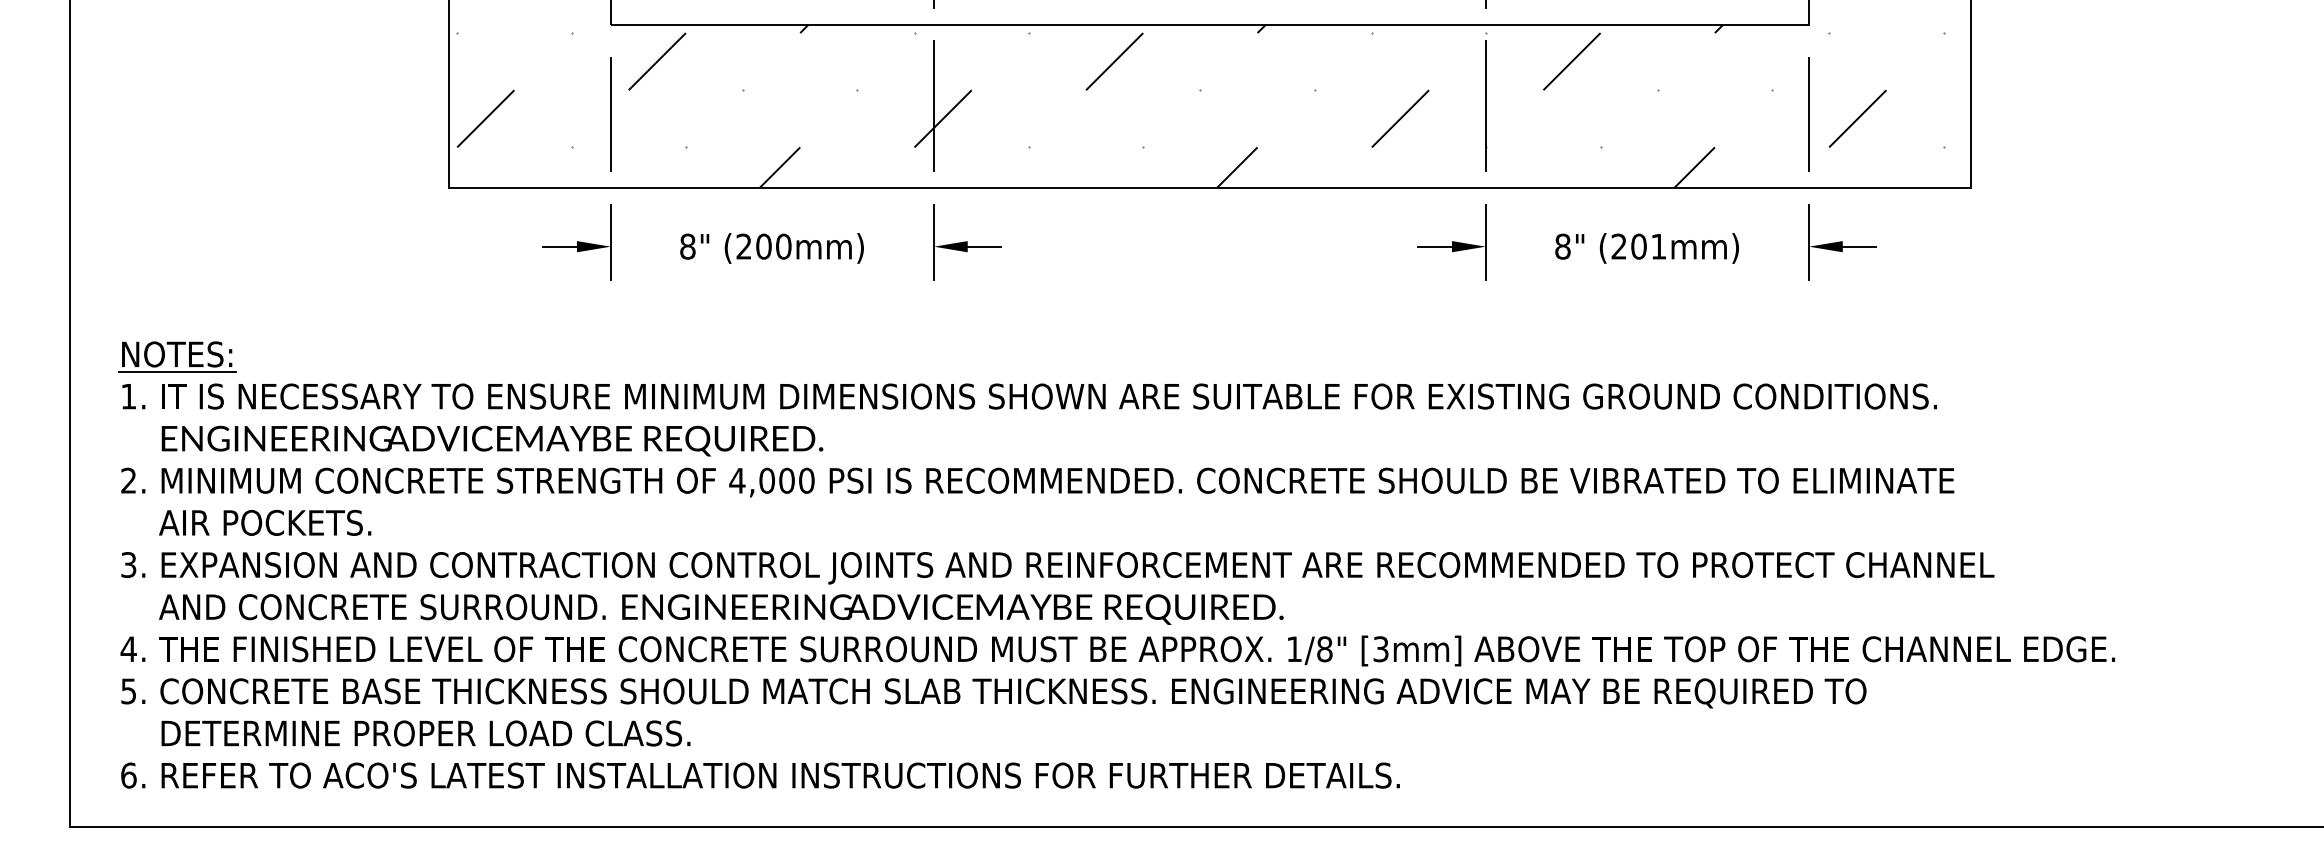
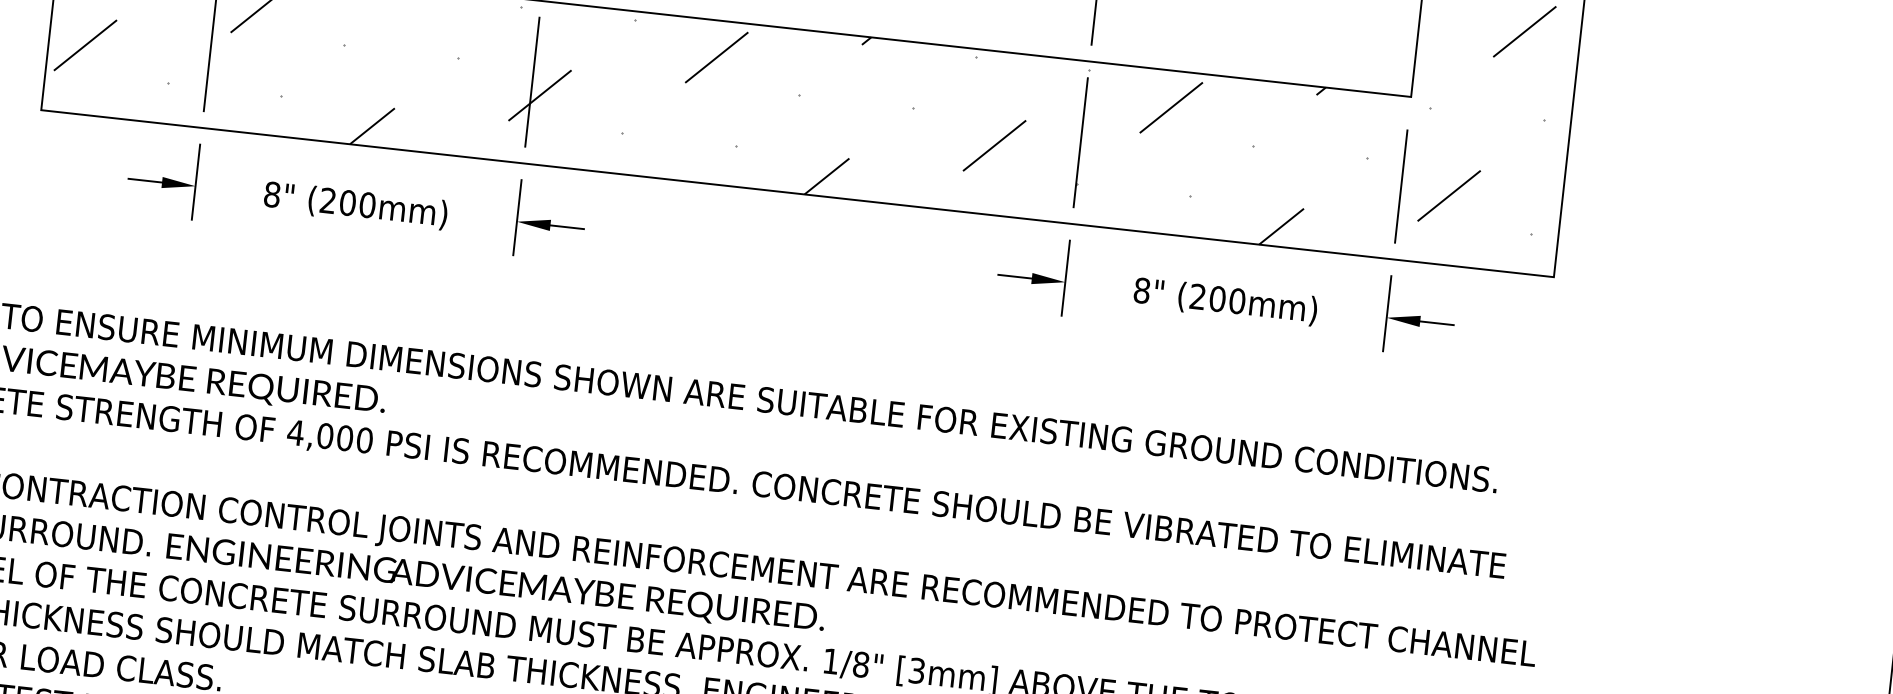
text: (1658, 246) -> (1237, 301), (201mm) -> (200mm)

